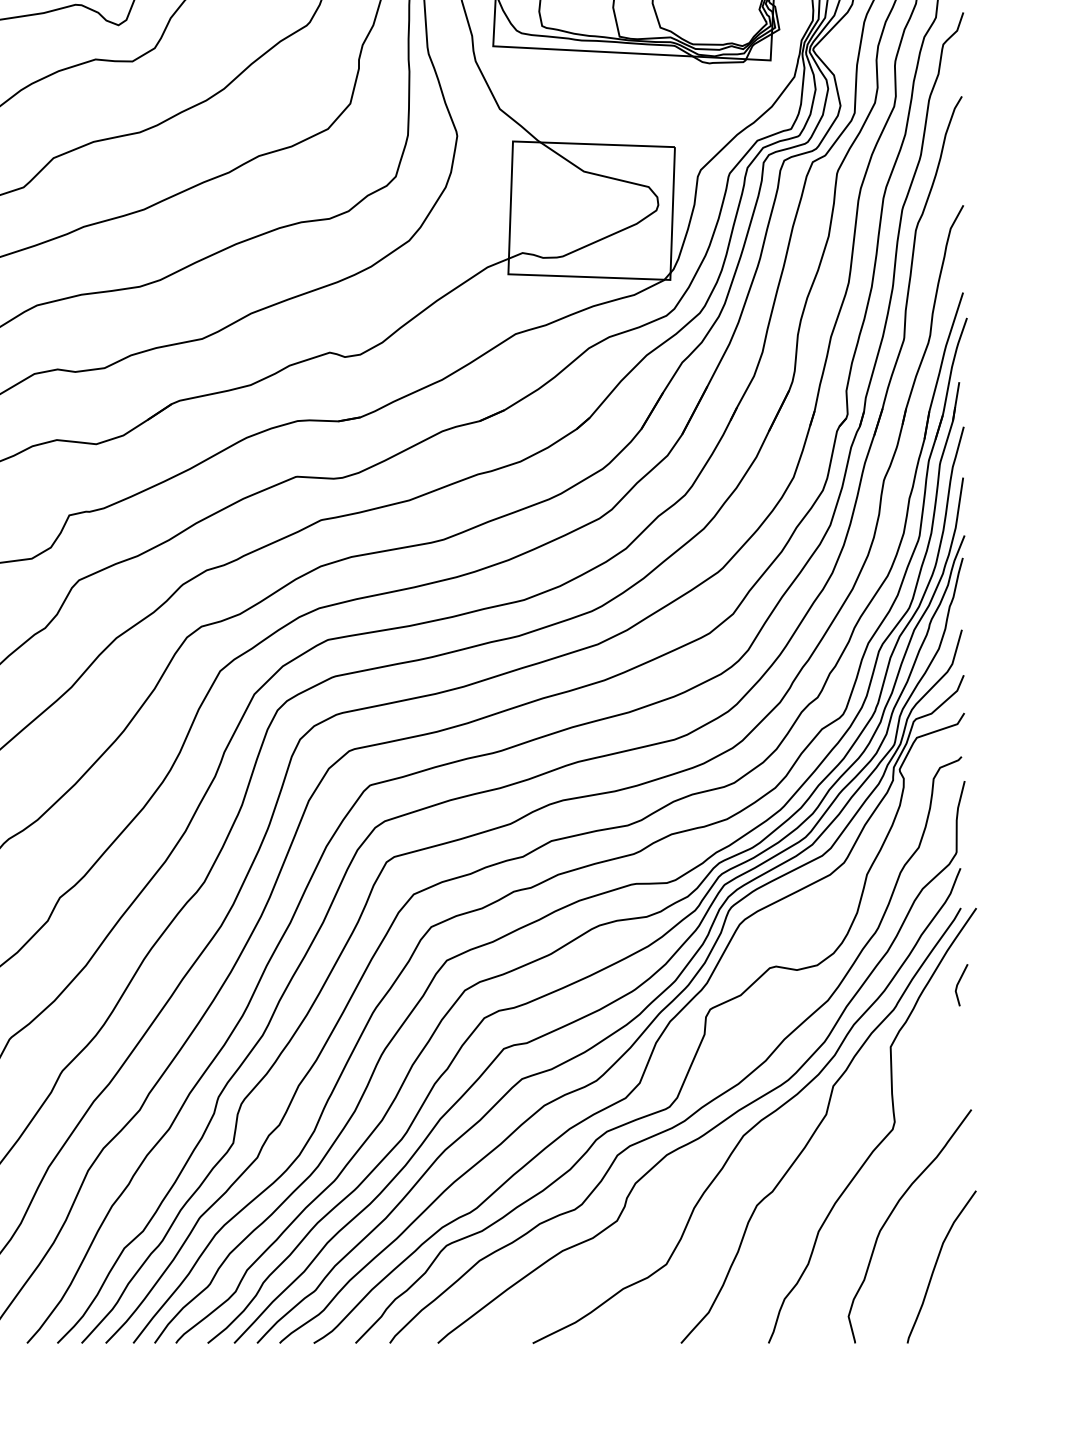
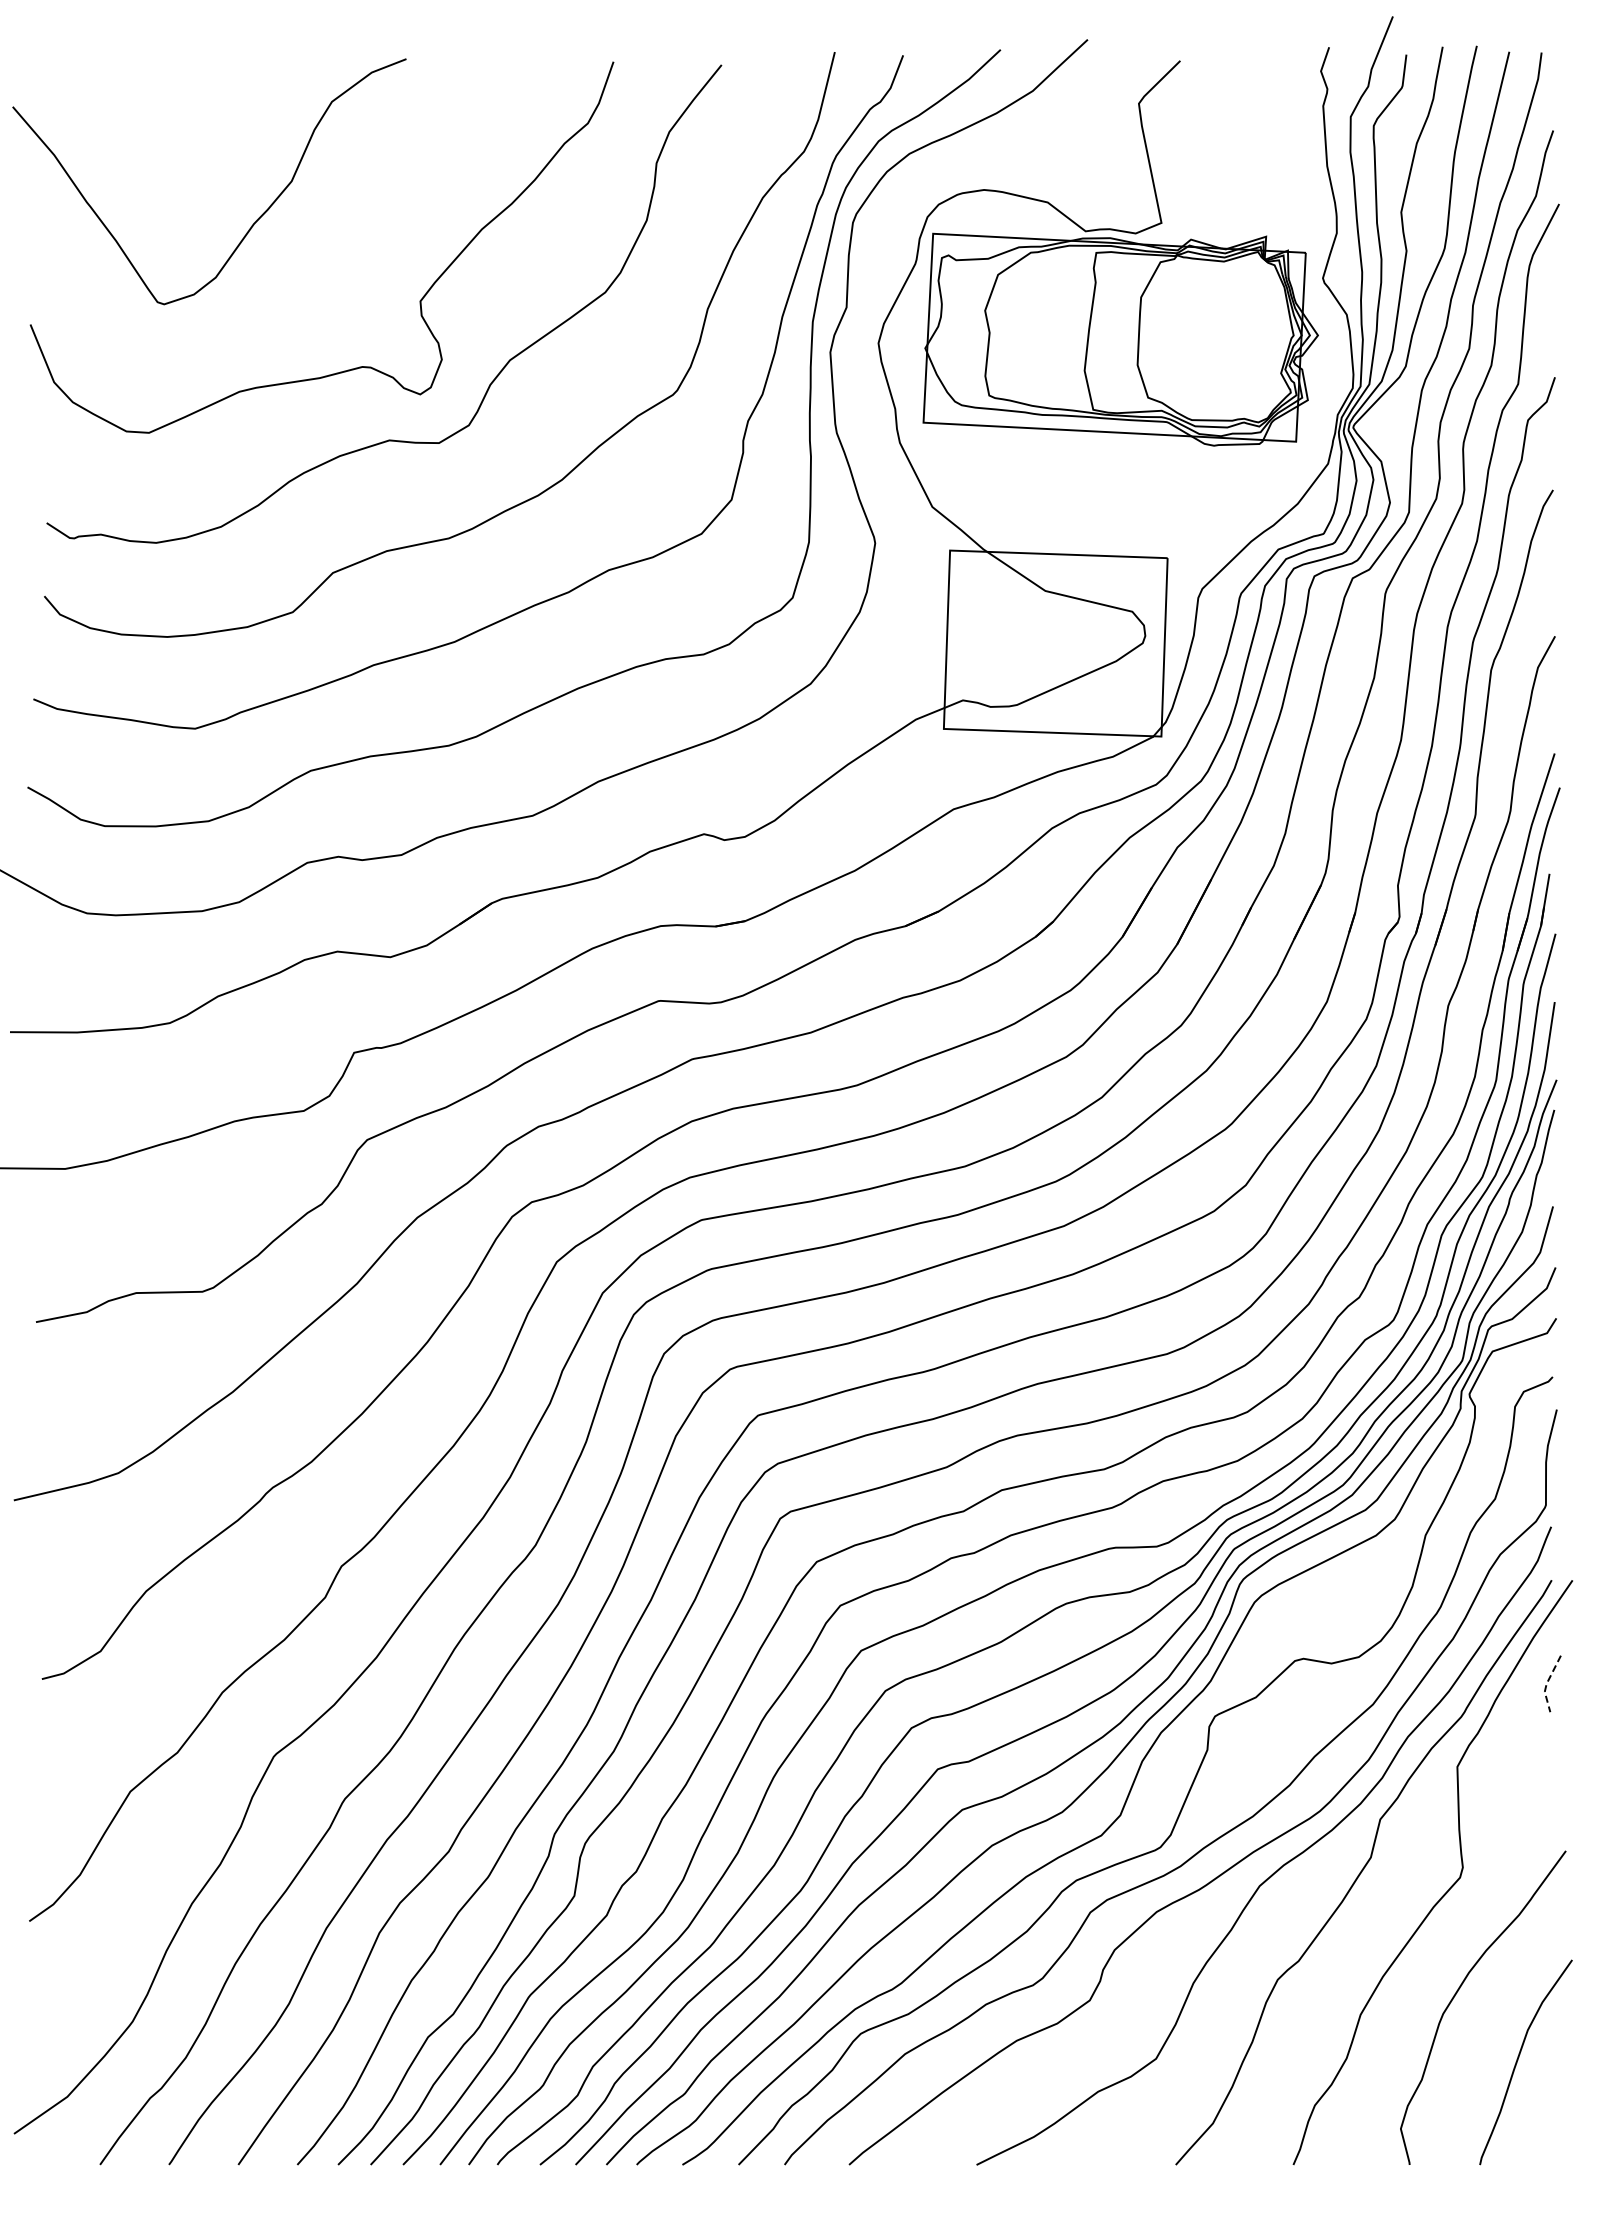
line: (957, 984) -> (1546, 1683), solid -> dashed

